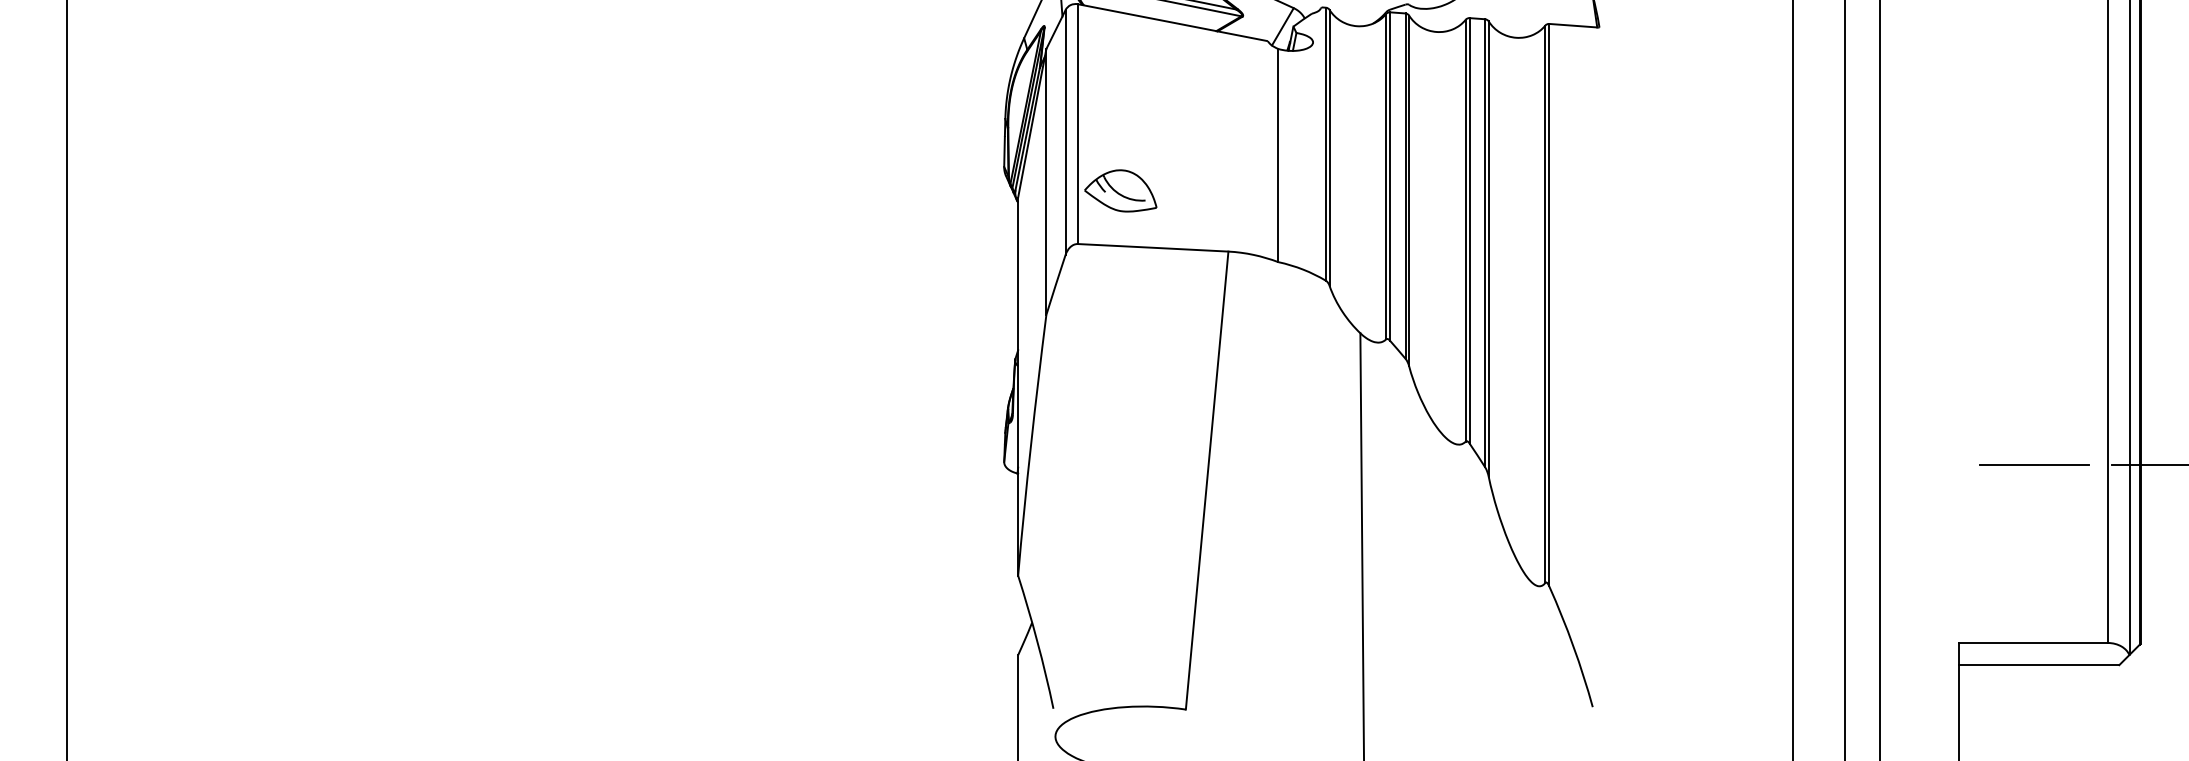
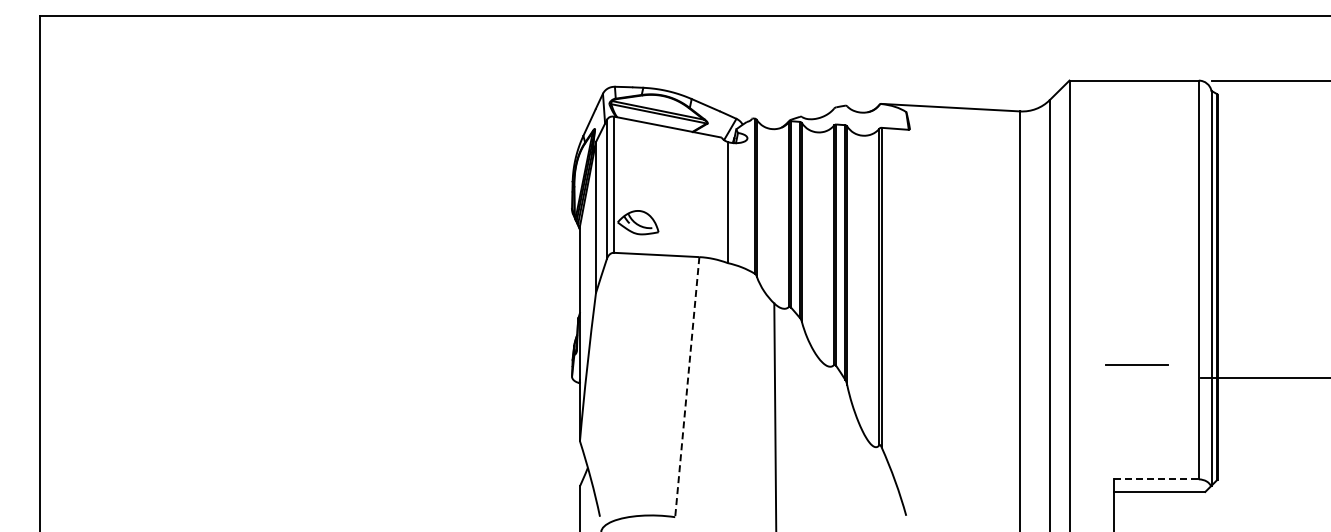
line: (2033, 463) -> (1136, 364), moved
line: (1207, 481) -> (687, 387), solid -> dashed
line: (2033, 643) -> (1156, 479), solid -> dashed

